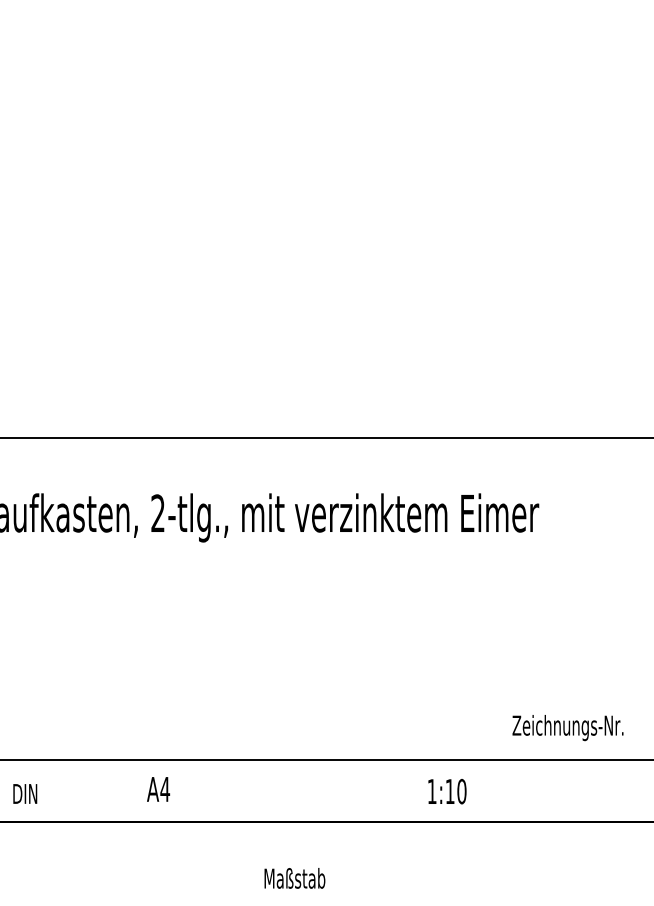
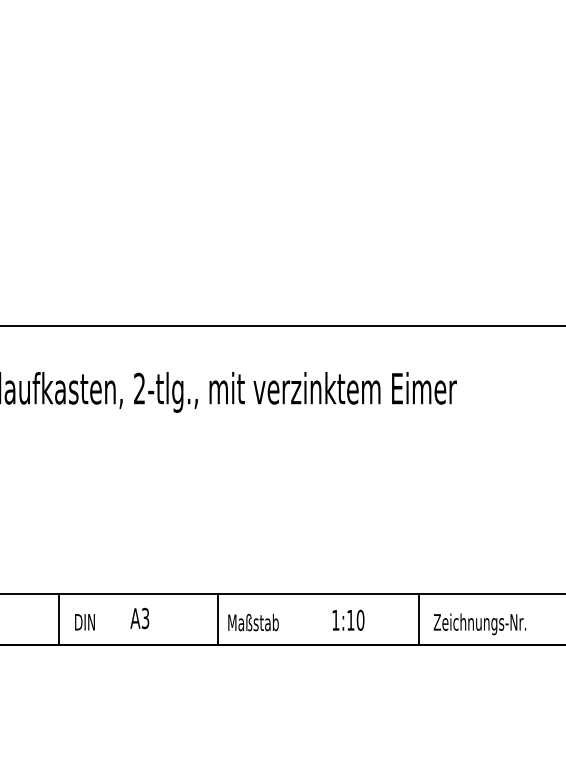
text: (567, 728) -> (479, 624), moved
text: (165, 789) -> (145, 618), A4 -> A3
line: (61, 790) -> (59, 619), added
line: (251, 790) -> (217, 619), added
text: (447, 790) -> (348, 619), moved
line: (493, 790) -> (418, 619), added
text: (24, 794) -> (84, 622), moved
text: (294, 878) -> (253, 622), moved

